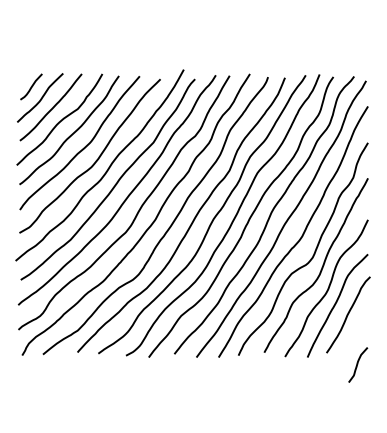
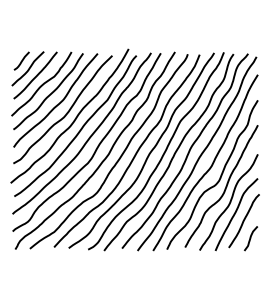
curve: (358, 364) -> (251, 238), moved

